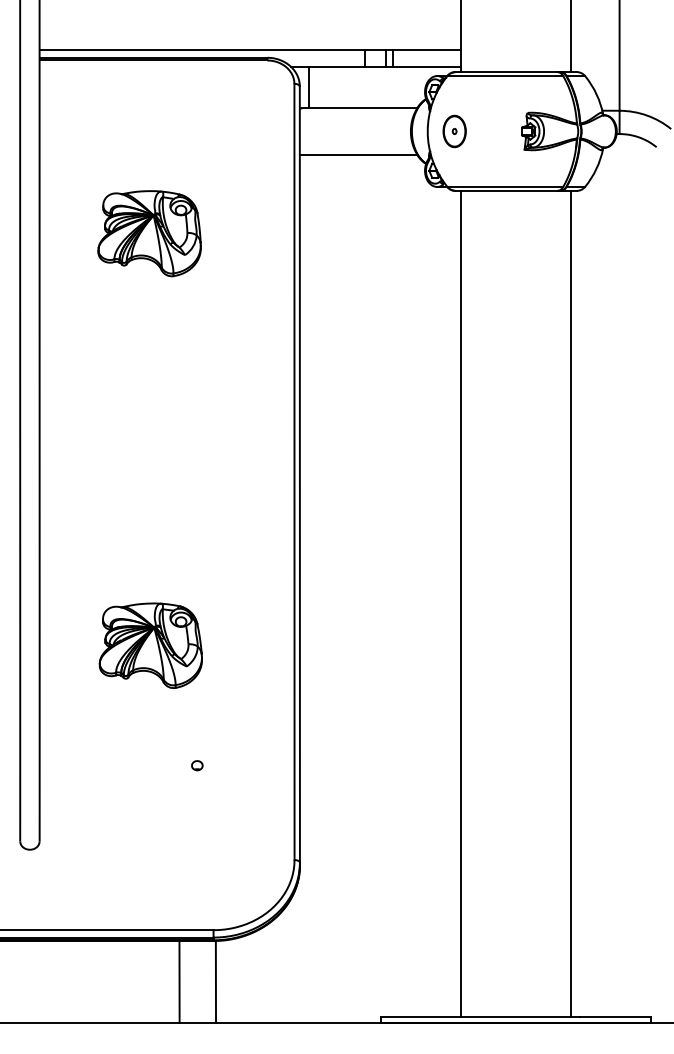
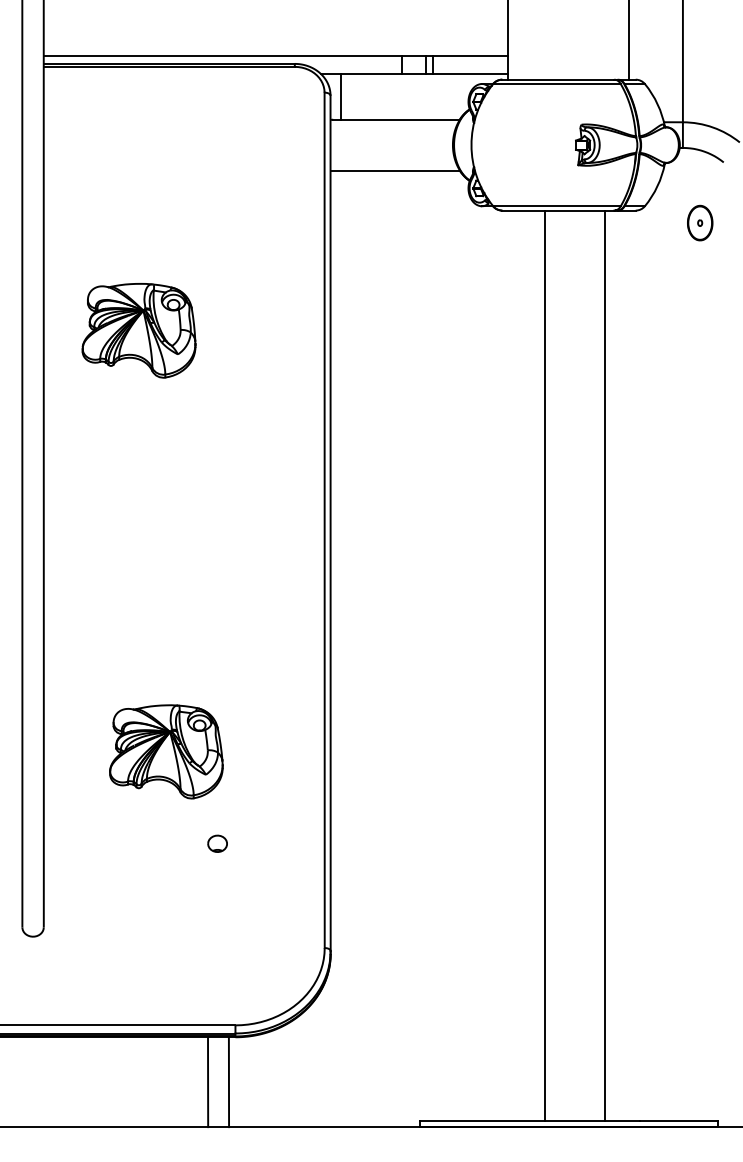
part: (454, 130) -> (700, 222), moved
part: (149, 233) -> (138, 330), moved
line: (461, 603) -> (545, 665), moved
line: (571, 603) -> (605, 665), moved
part: (150, 645) -> (166, 751), moved
part: (197, 766) -> (217, 844), size x1.6
line: (179, 982) -> (228, 1082), moved
line: (216, 982) -> (208, 1082), moved

